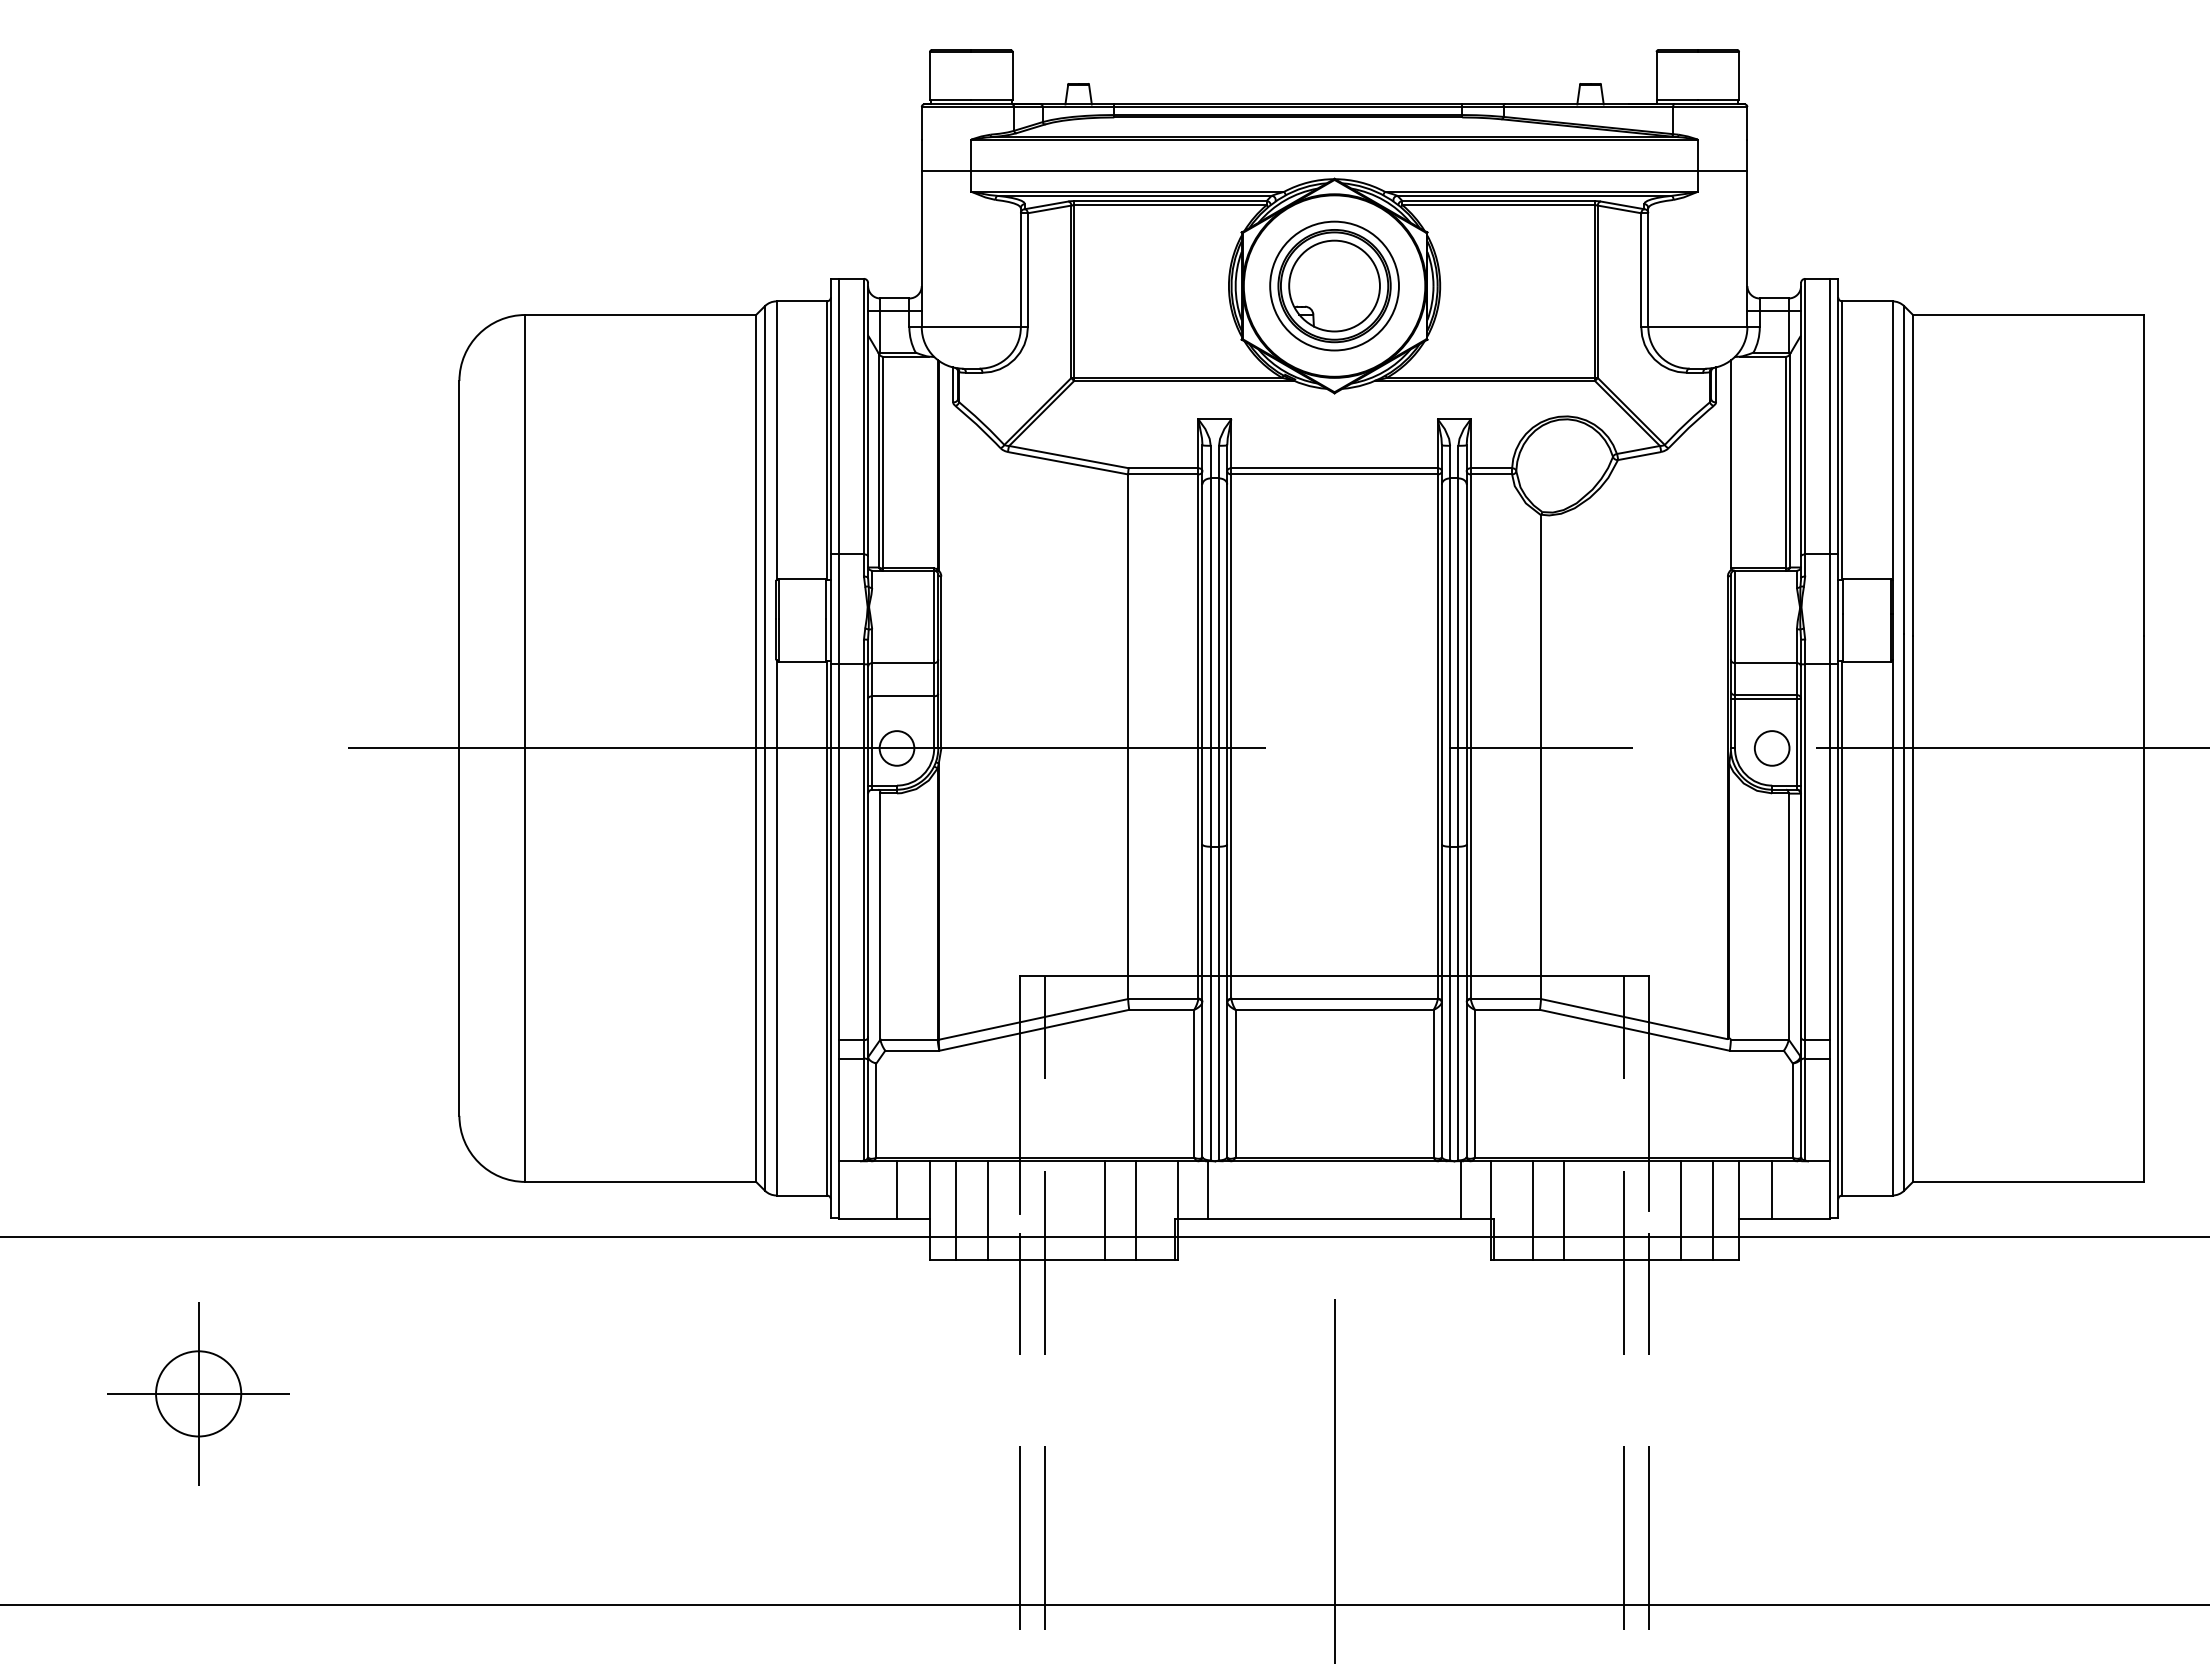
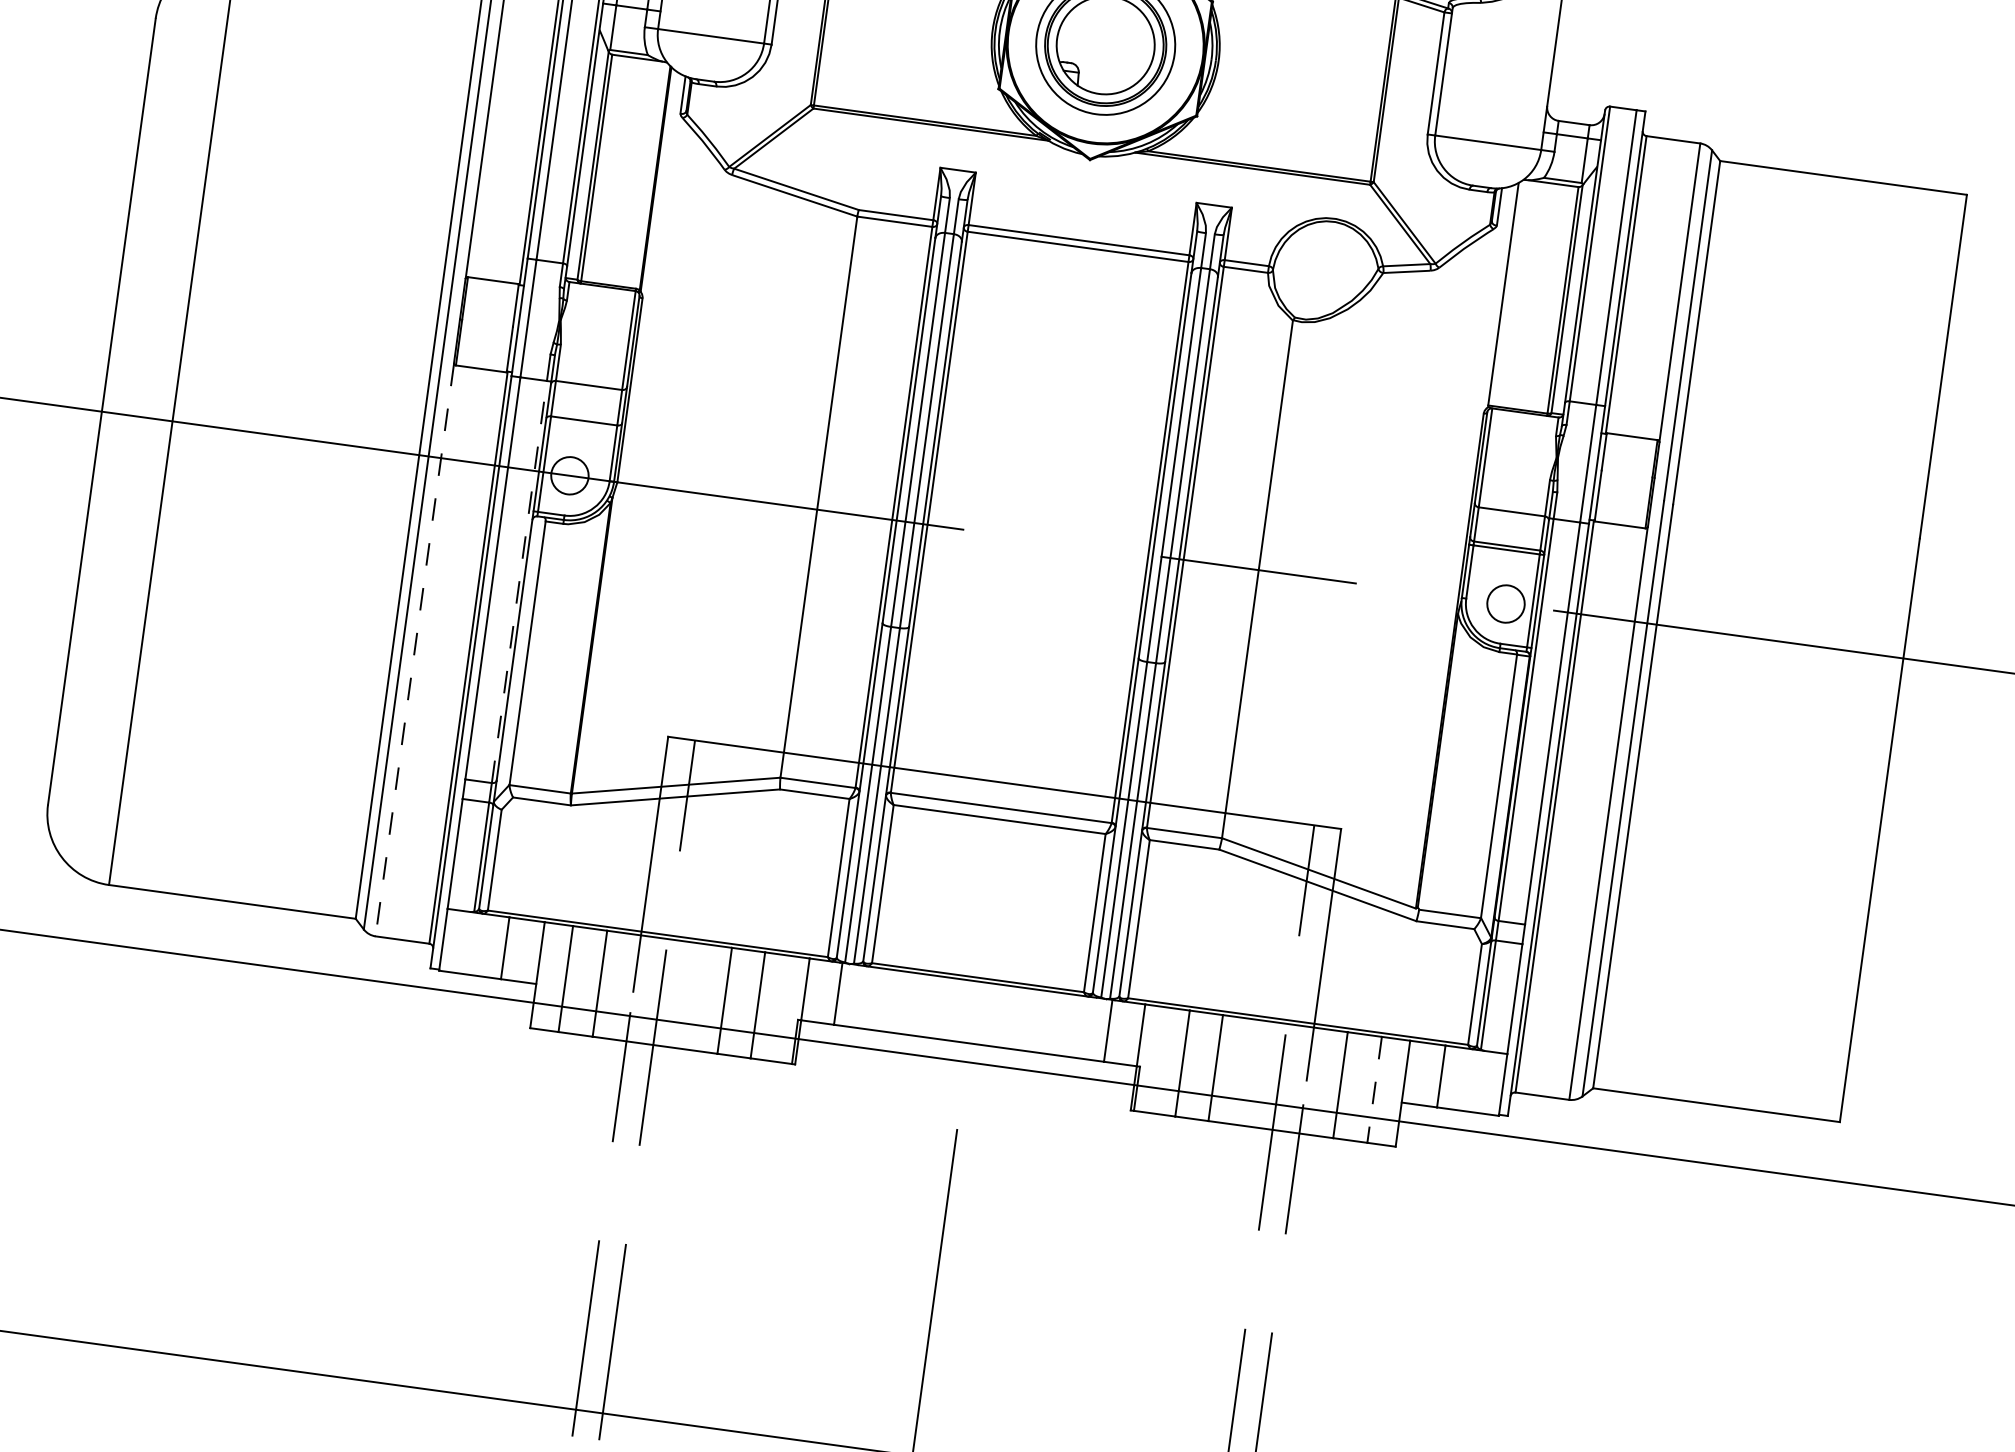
line: (863, 852) -> (518, 582), solid -> dashed
line: (776, 927) -> (414, 649), solid -> dashed
line: (1712, 1210) -> (1374, 1089), solid -> dashed

